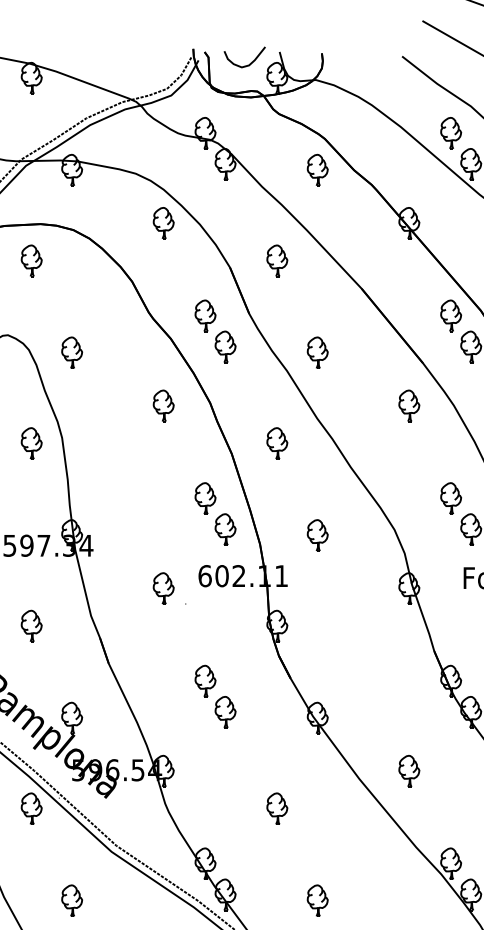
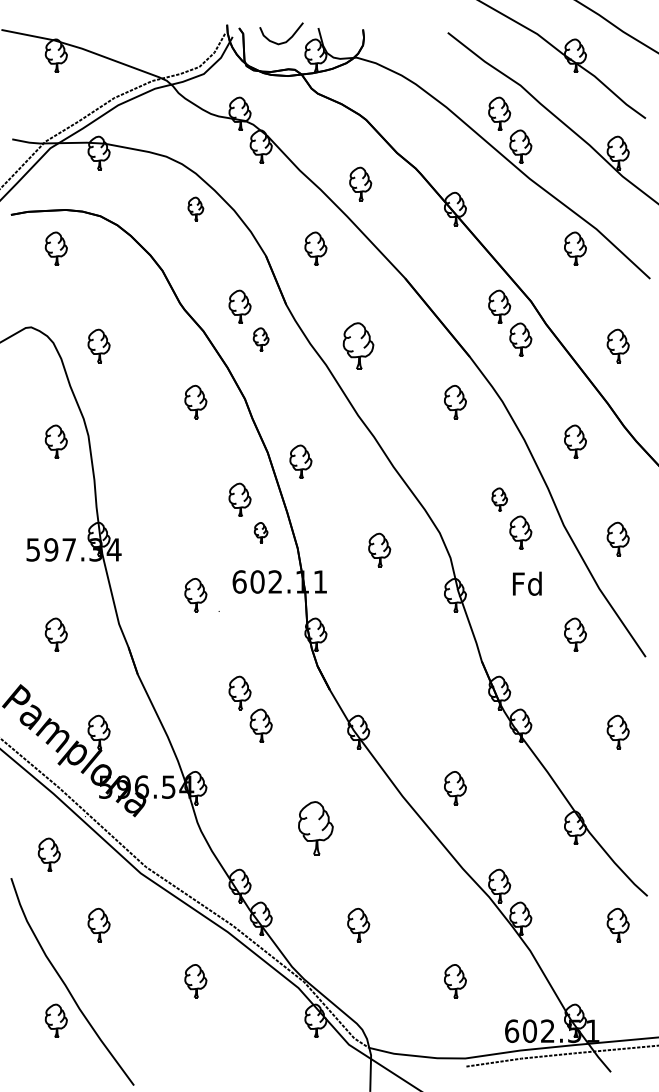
part: (317, 169) -> (360, 183), moved
part: (163, 222) -> (195, 208), size x0.7
part: (224, 346) -> (260, 339), size x0.7
part: (317, 352) -> (358, 345), size x1.4
part: (276, 443) -> (300, 461), moved
part: (451, 498) -> (499, 499), size x0.7
part: (224, 529) -> (260, 532), size x0.6
part: (317, 534) -> (379, 549), moved
part: (30, 808) -> (48, 854), moved
part: (276, 808) -> (315, 827), size x1.6

